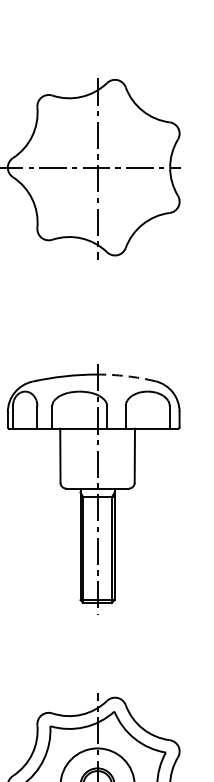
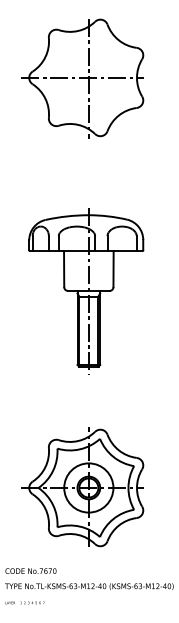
arc: (127, 376) -> (108, 216), dashed -> solid

